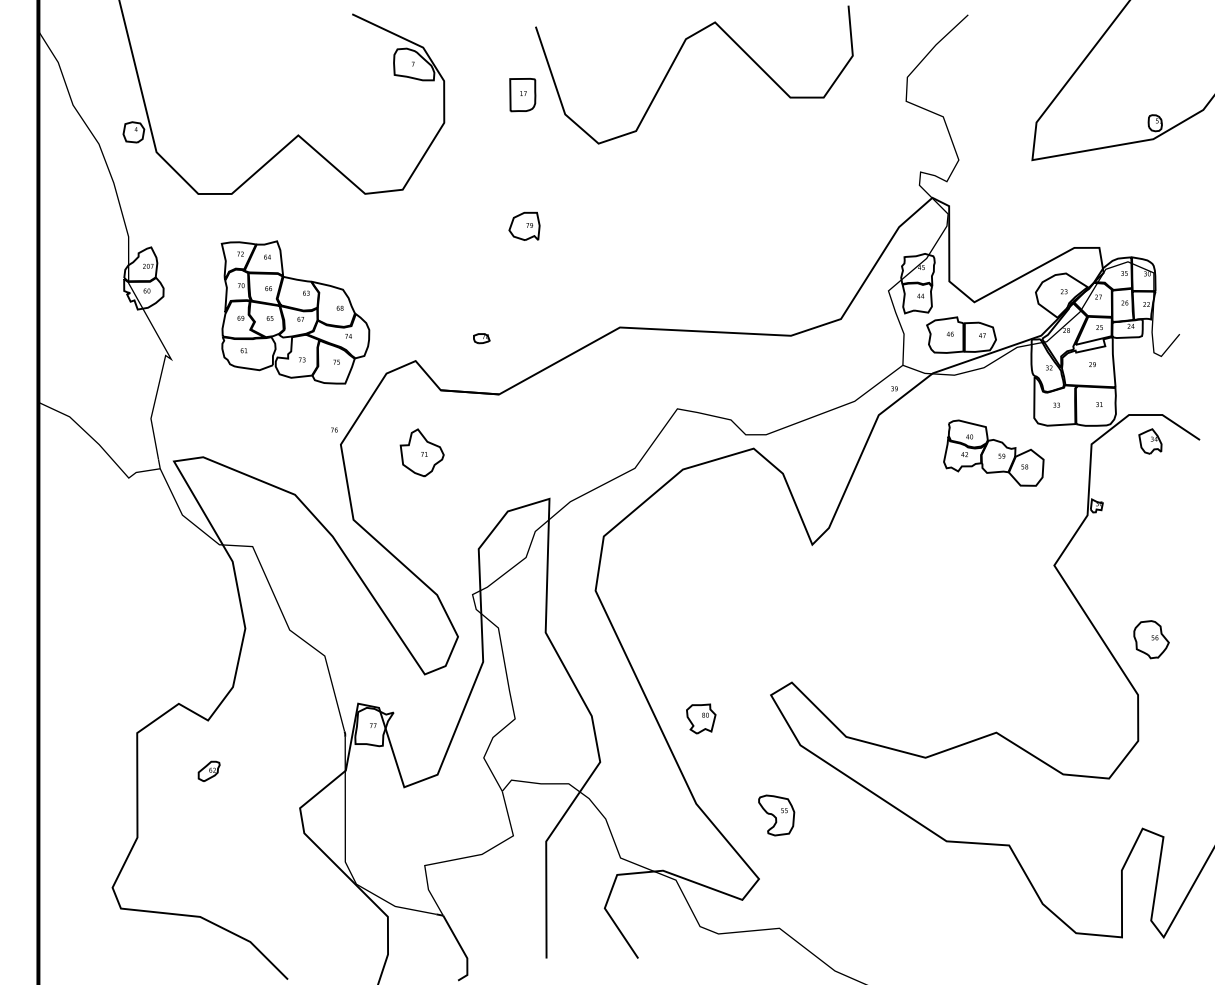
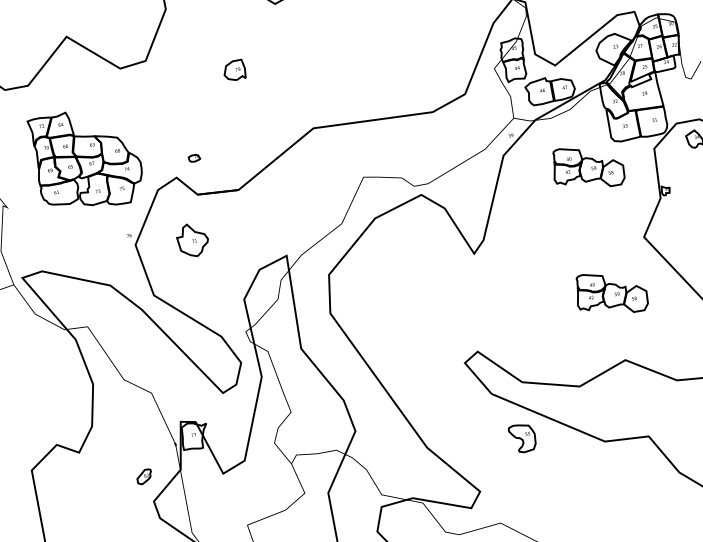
part: (481, 338) -> (194, 158), moved
part: (993, 634) -> (610, 292), added
part: (701, 718) -> (419, 388), removed
part: (208, 770) -> (143, 476), moved
part: (776, 815) -> (522, 438), moved

